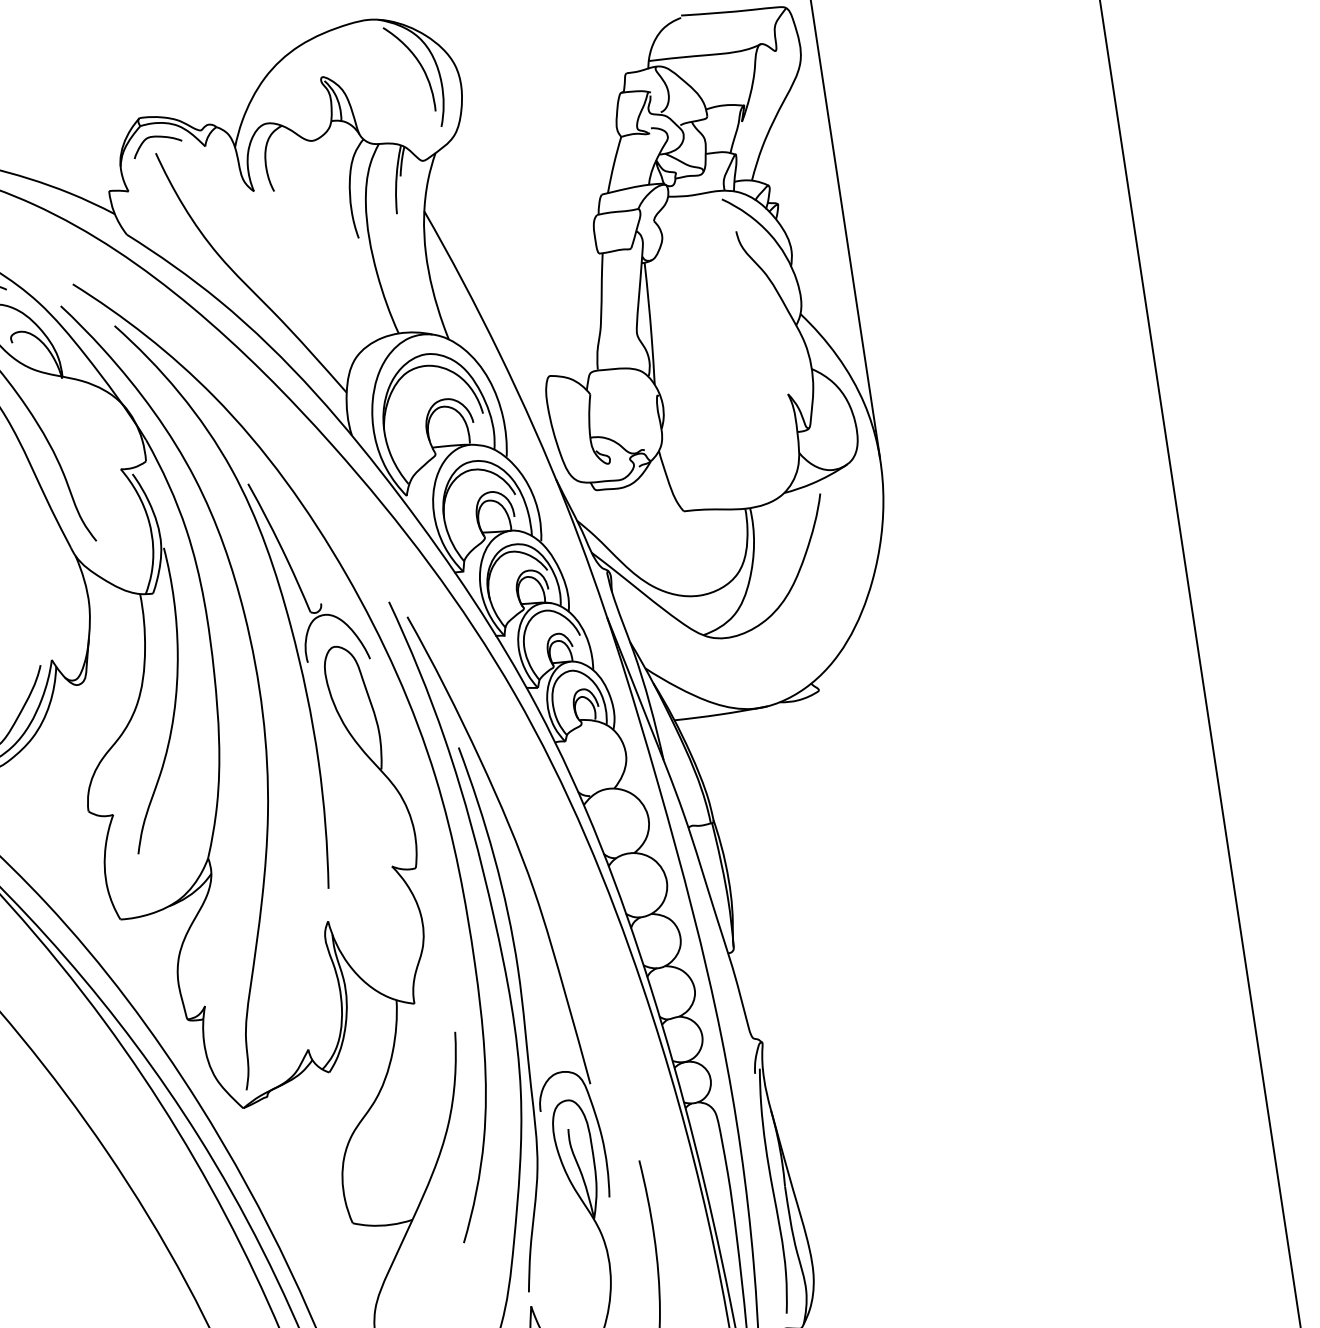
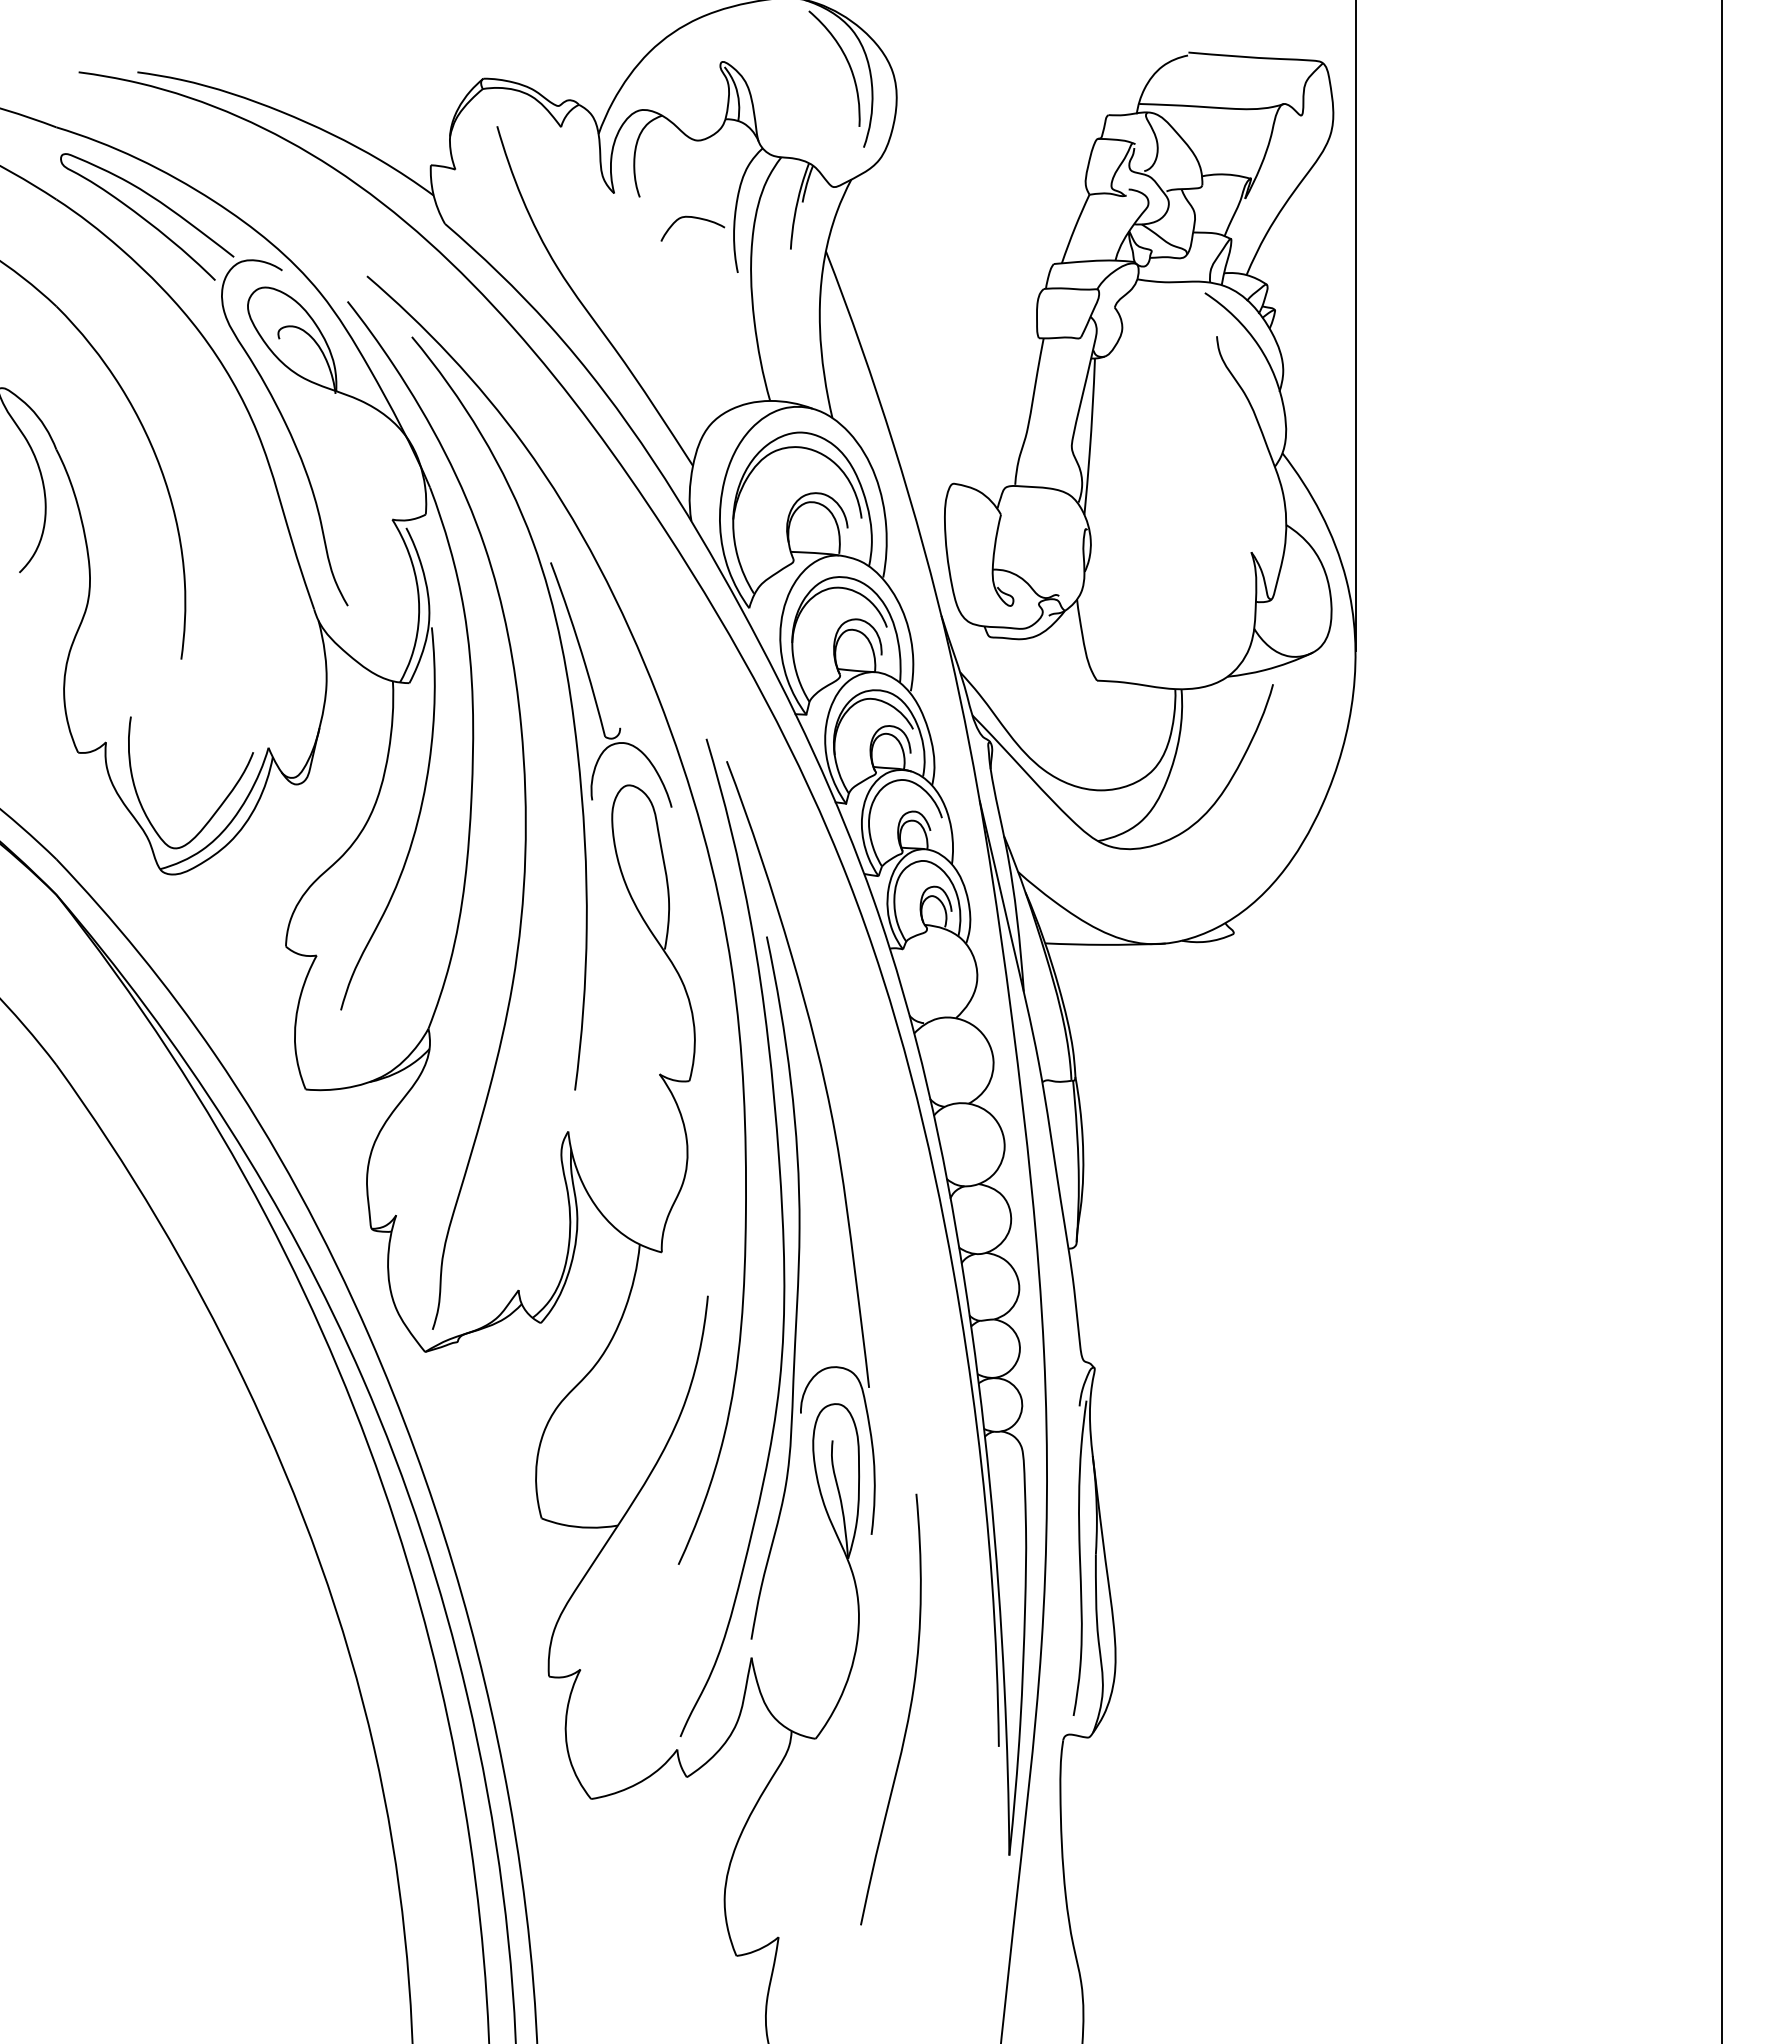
curve: (156, 137) -> (692, 218), moved

